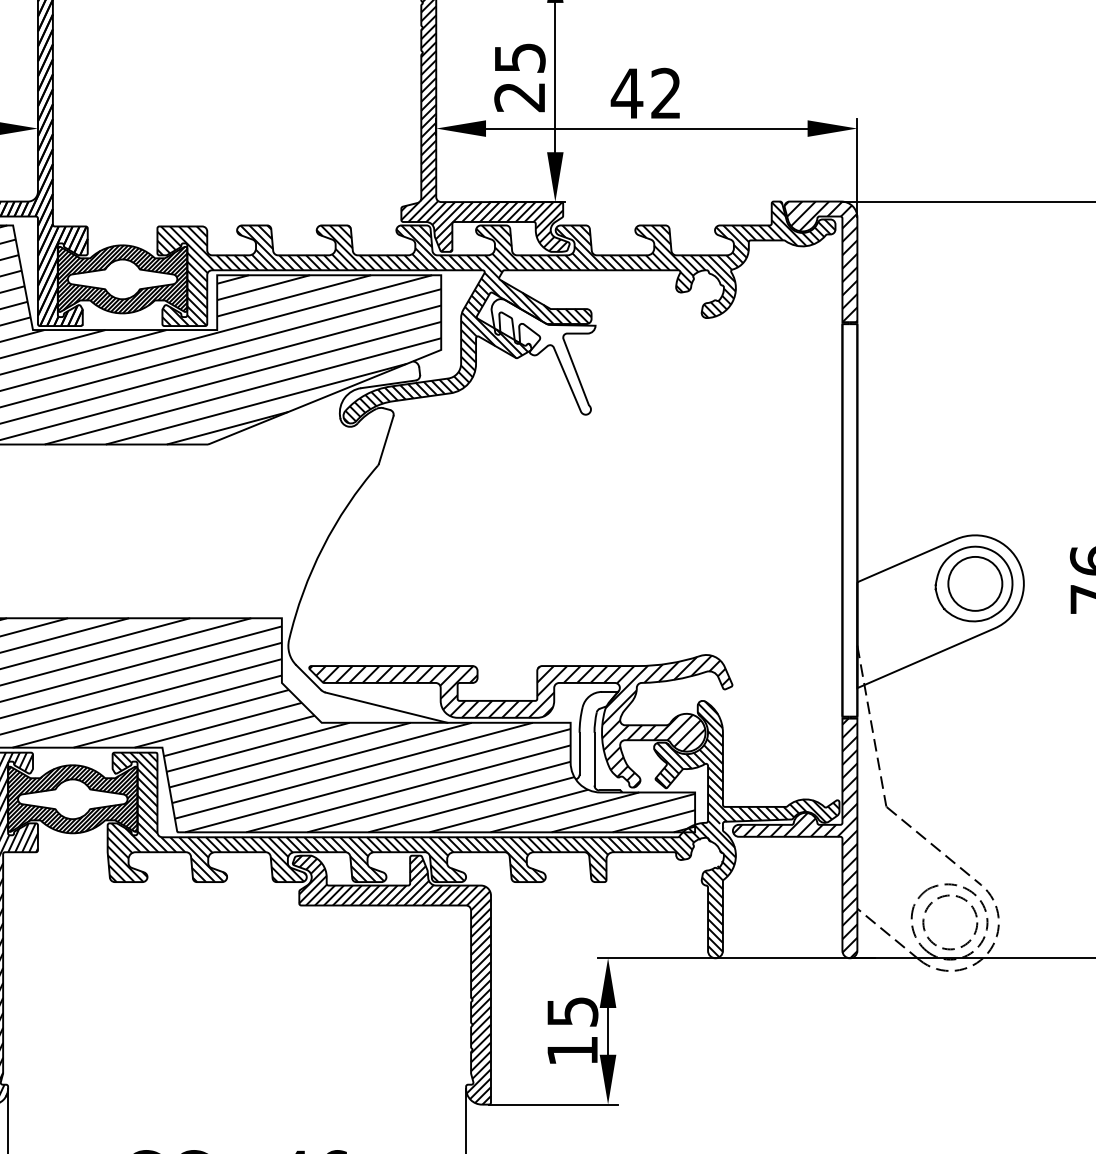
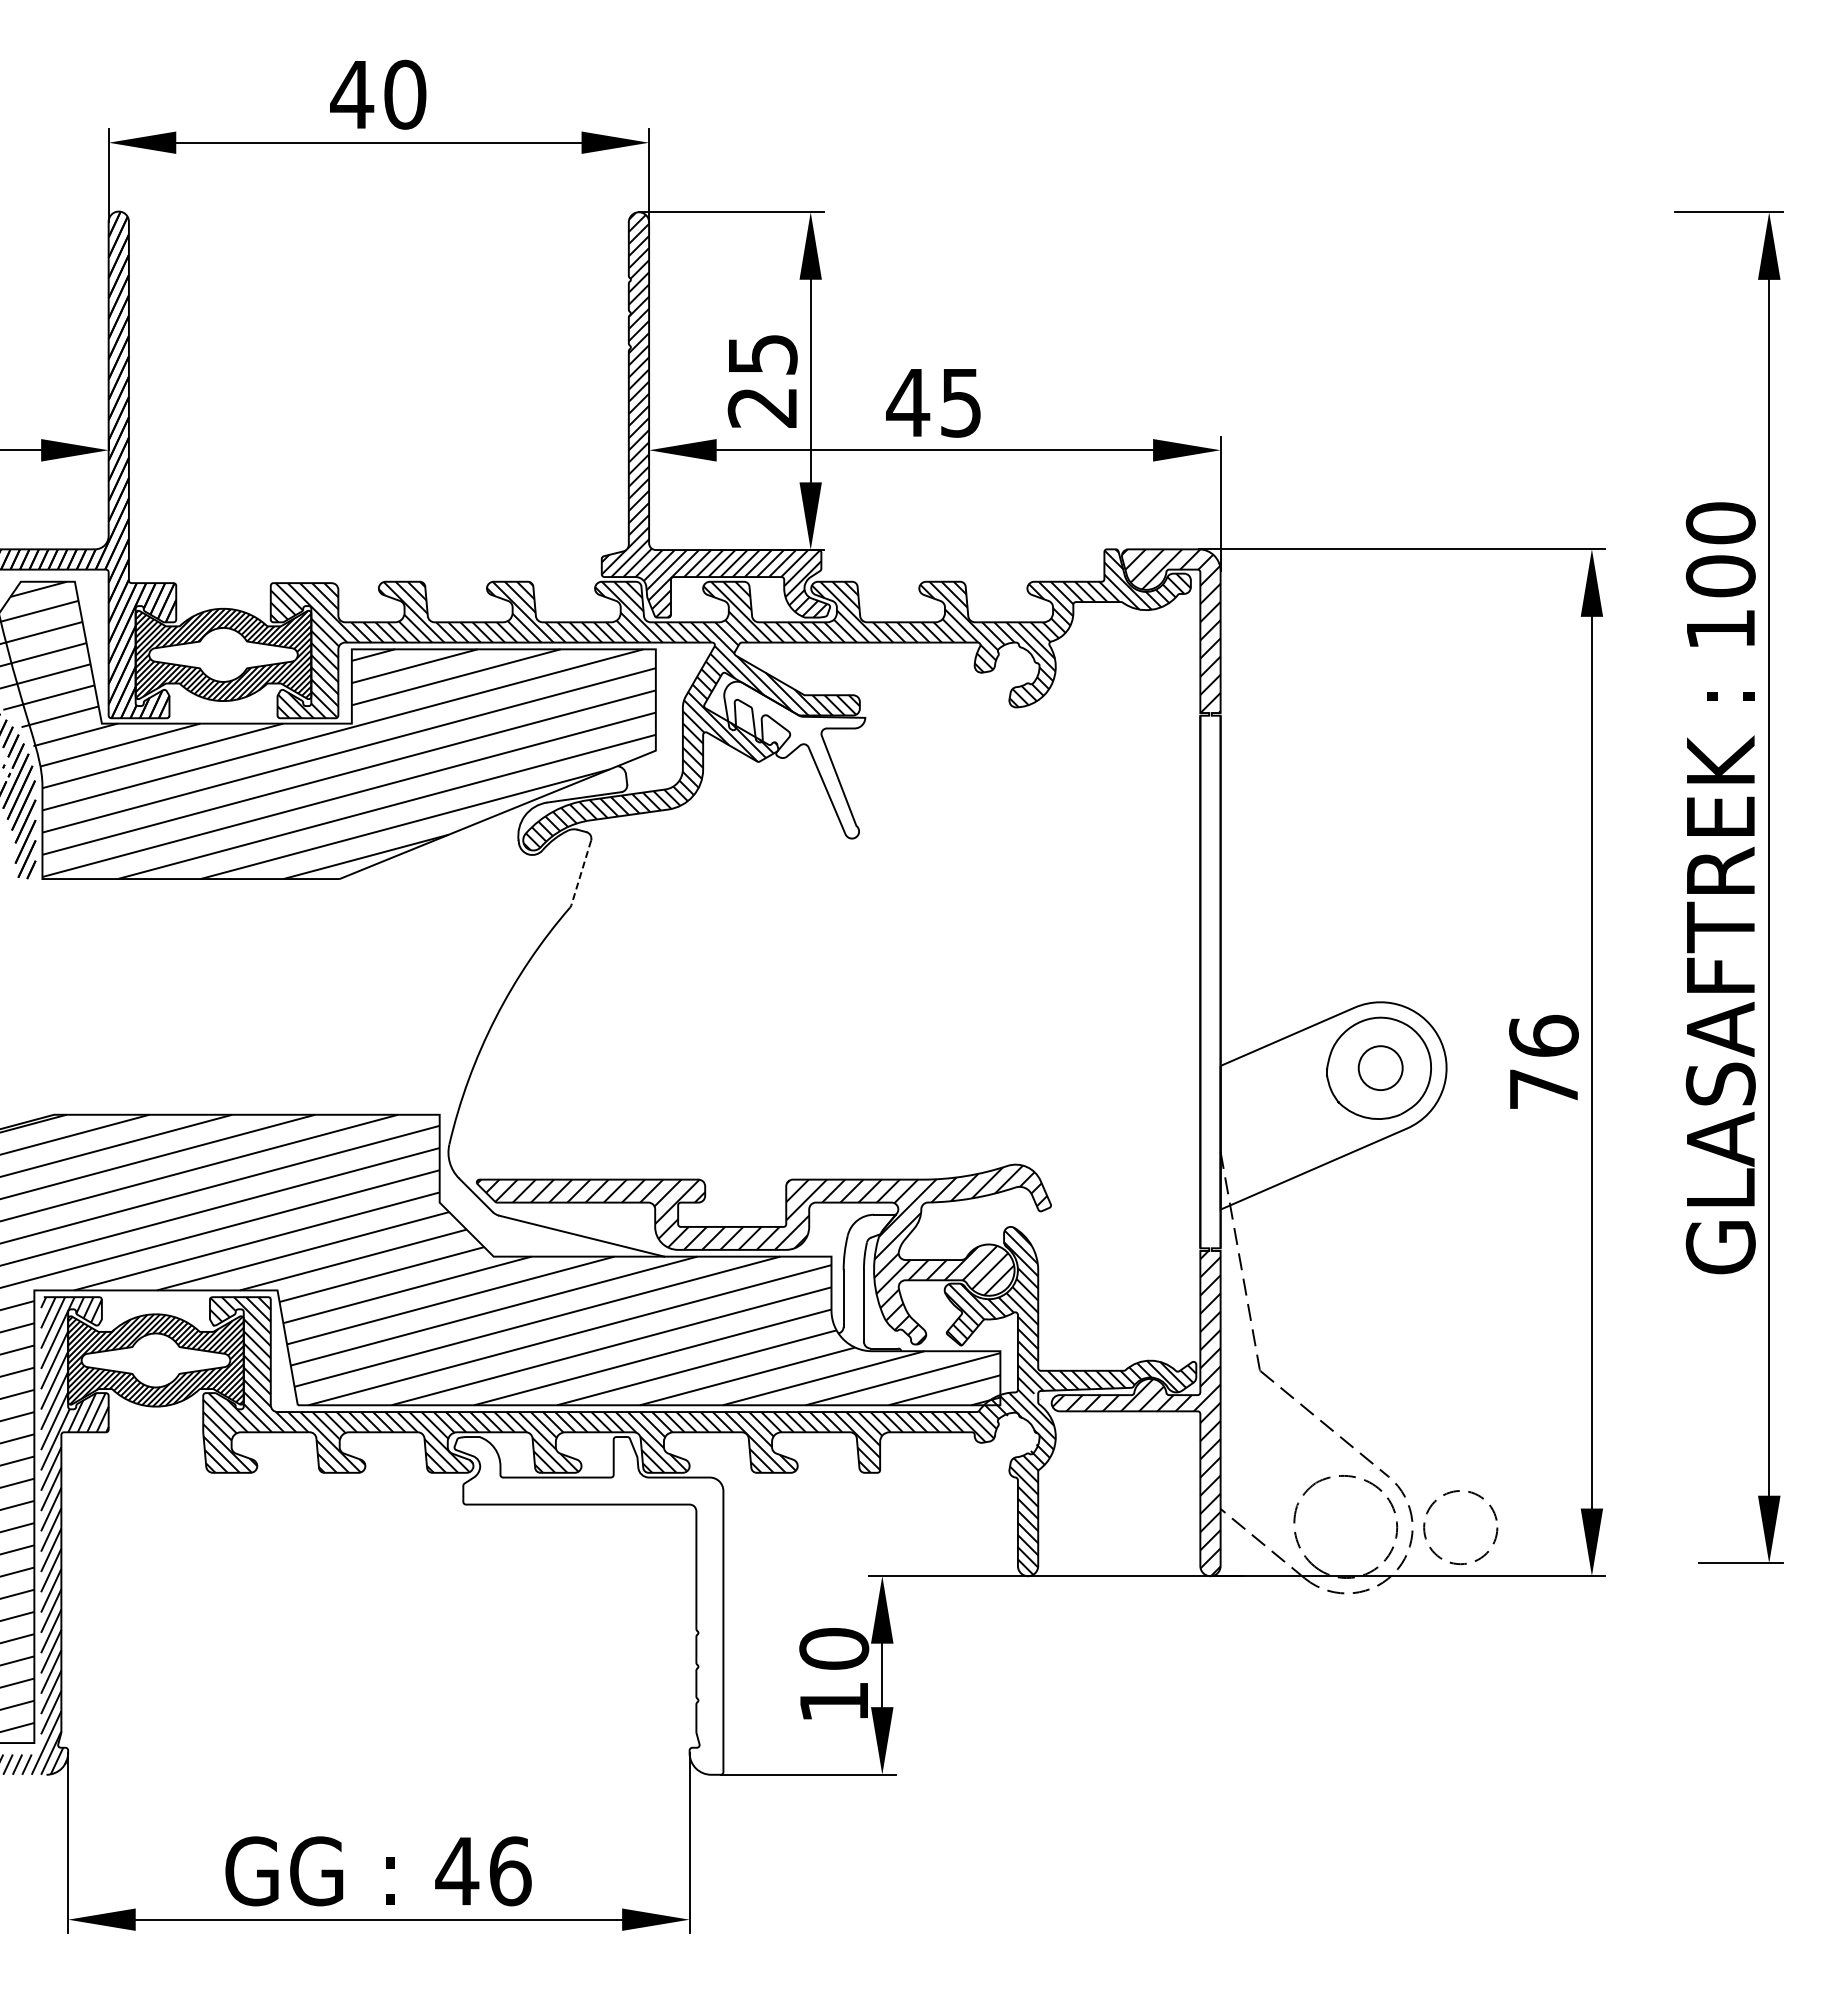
text: (665, 93) -> (960, 402), 42 -> 45
line: (386, 439) -> (581, 872), solid -> dashed
circle: (975, 583) -> (1380, 1067), size x0.6
circle: (950, 922) -> (1460, 1527), moved
hatch: (392, 979) -> (589, 1605), removed
text: (572, 1011) -> (834, 1648), 15 -> 10

